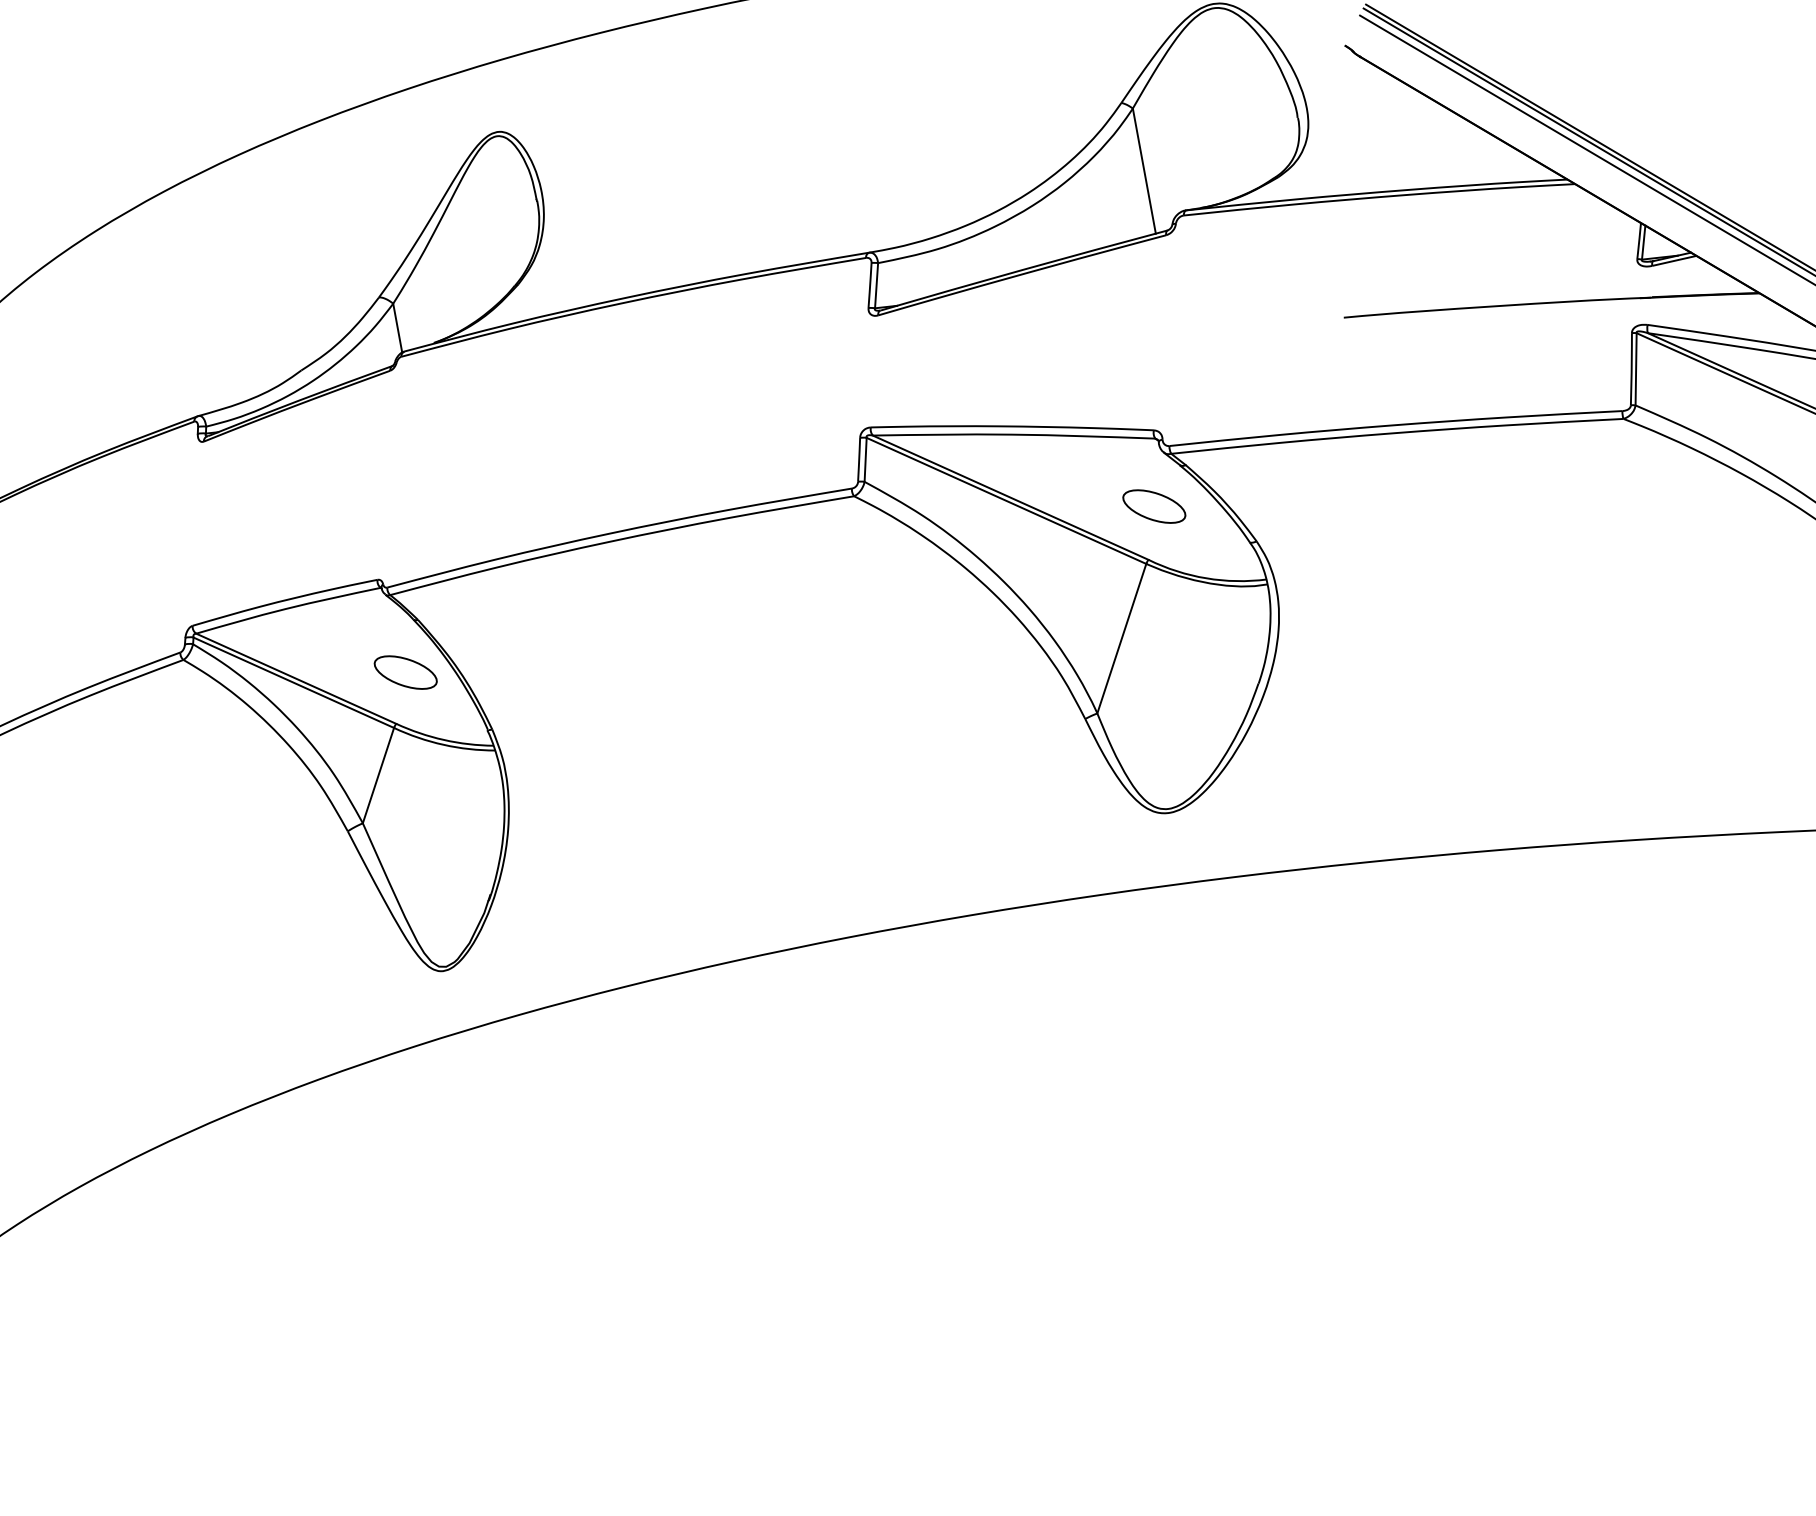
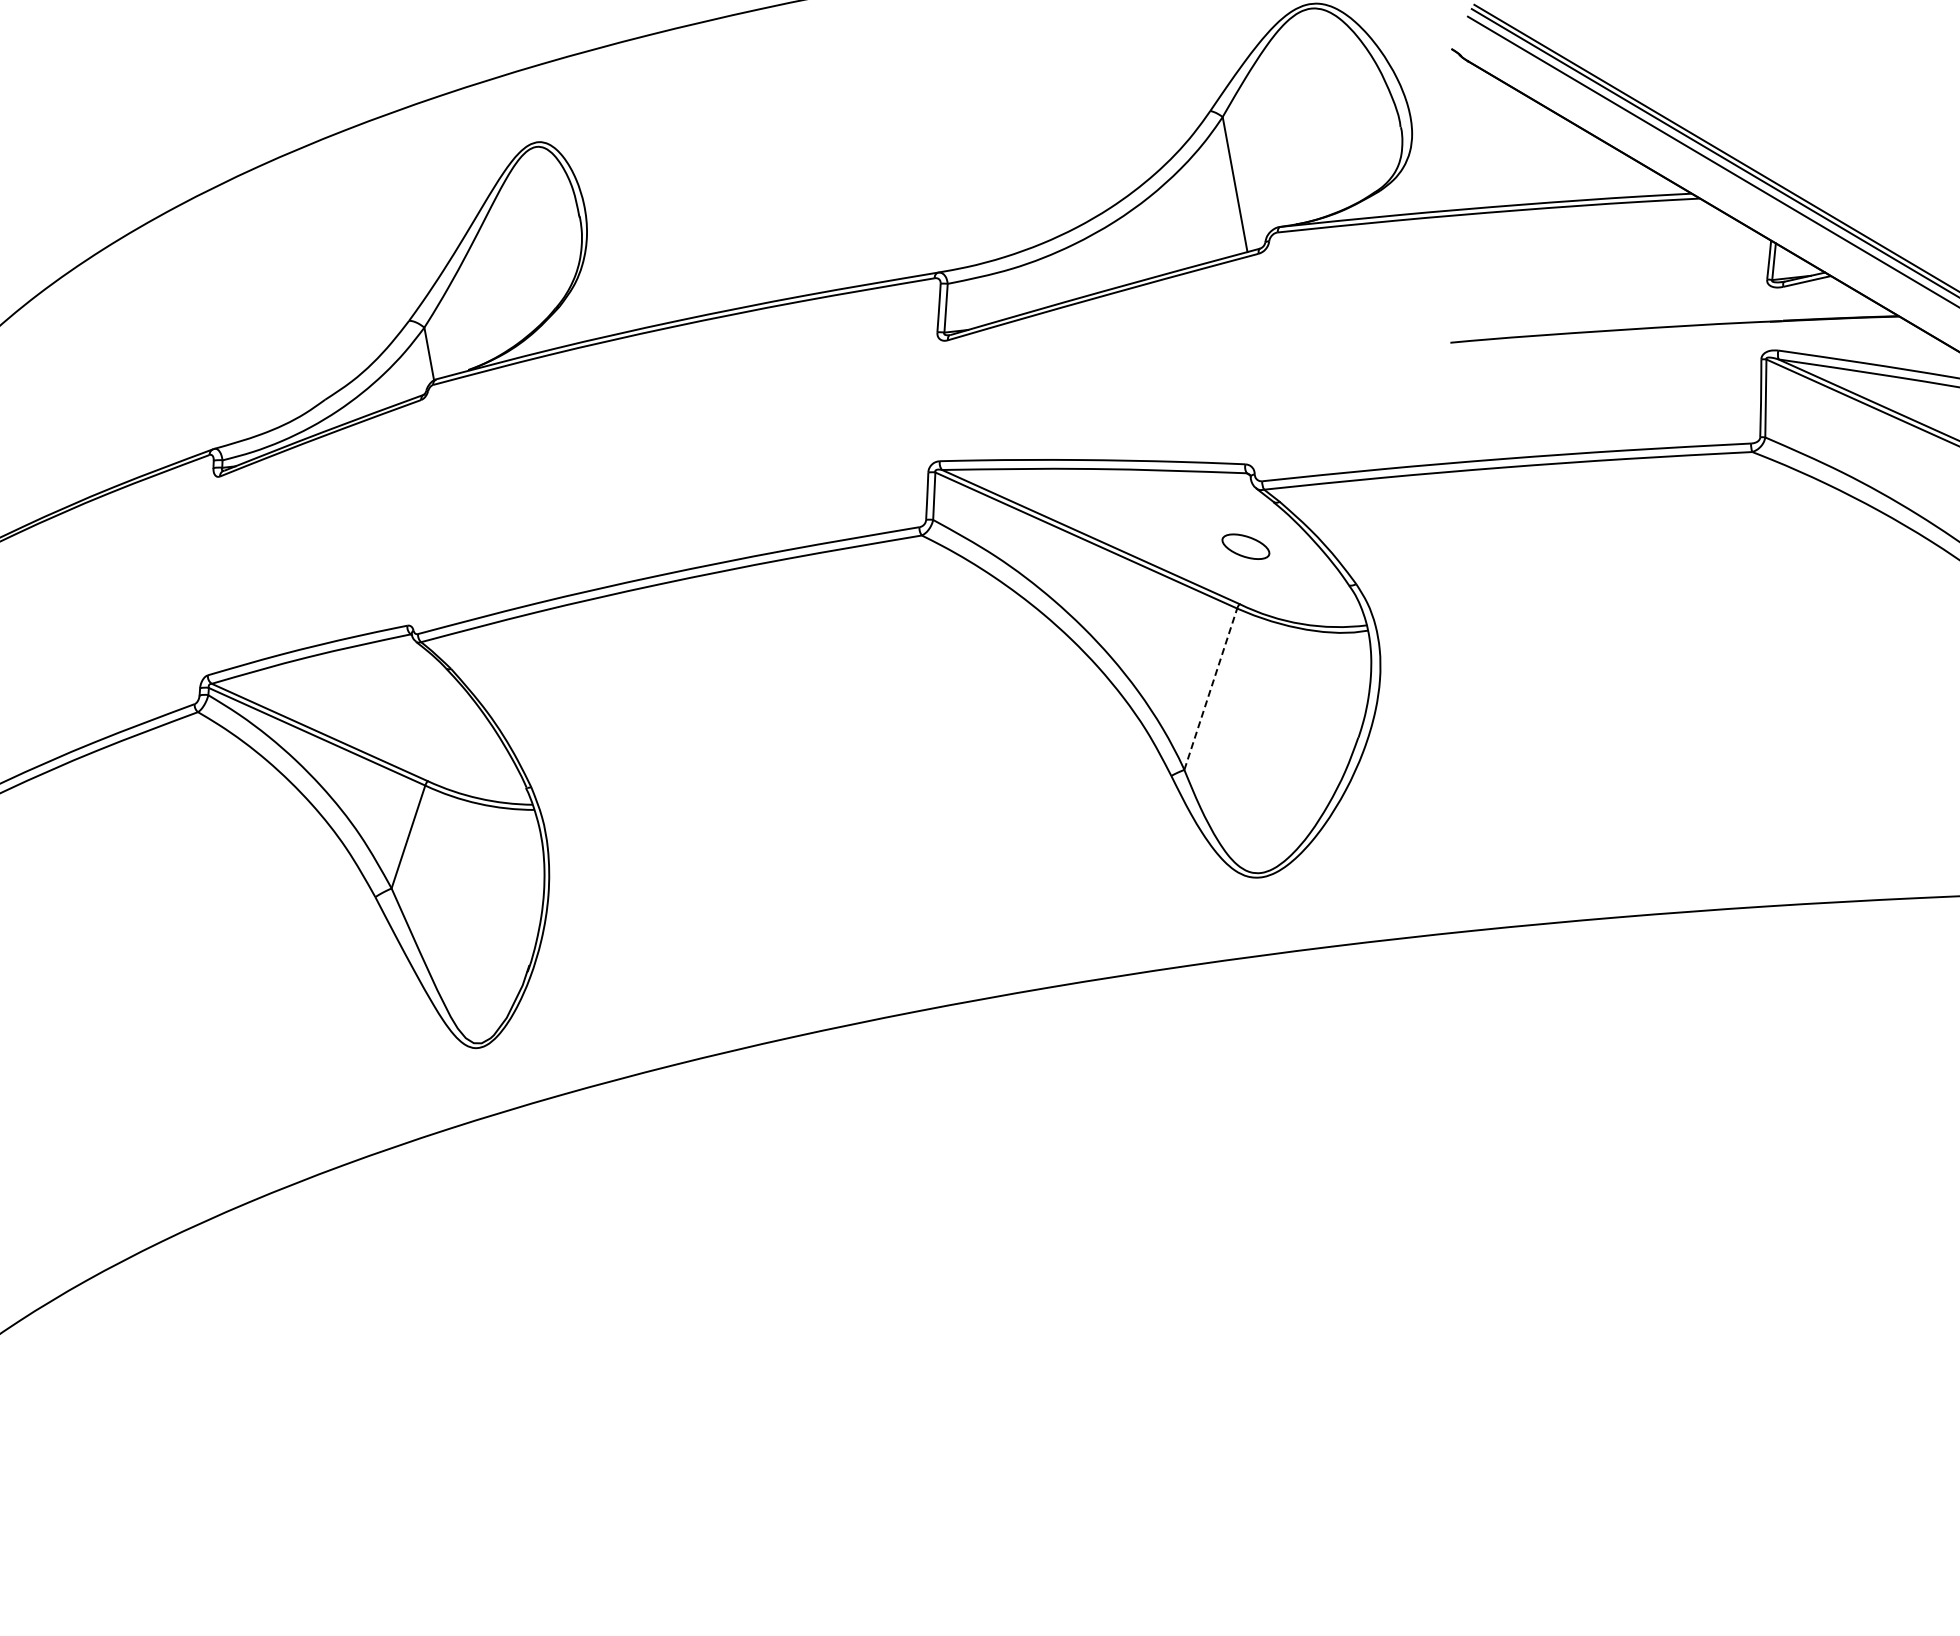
part: (1153, 506) -> (1245, 546), size x0.7
line: (1121, 638) -> (1210, 689), solid -> dashed
part: (405, 672) -> (437, 725), removed

